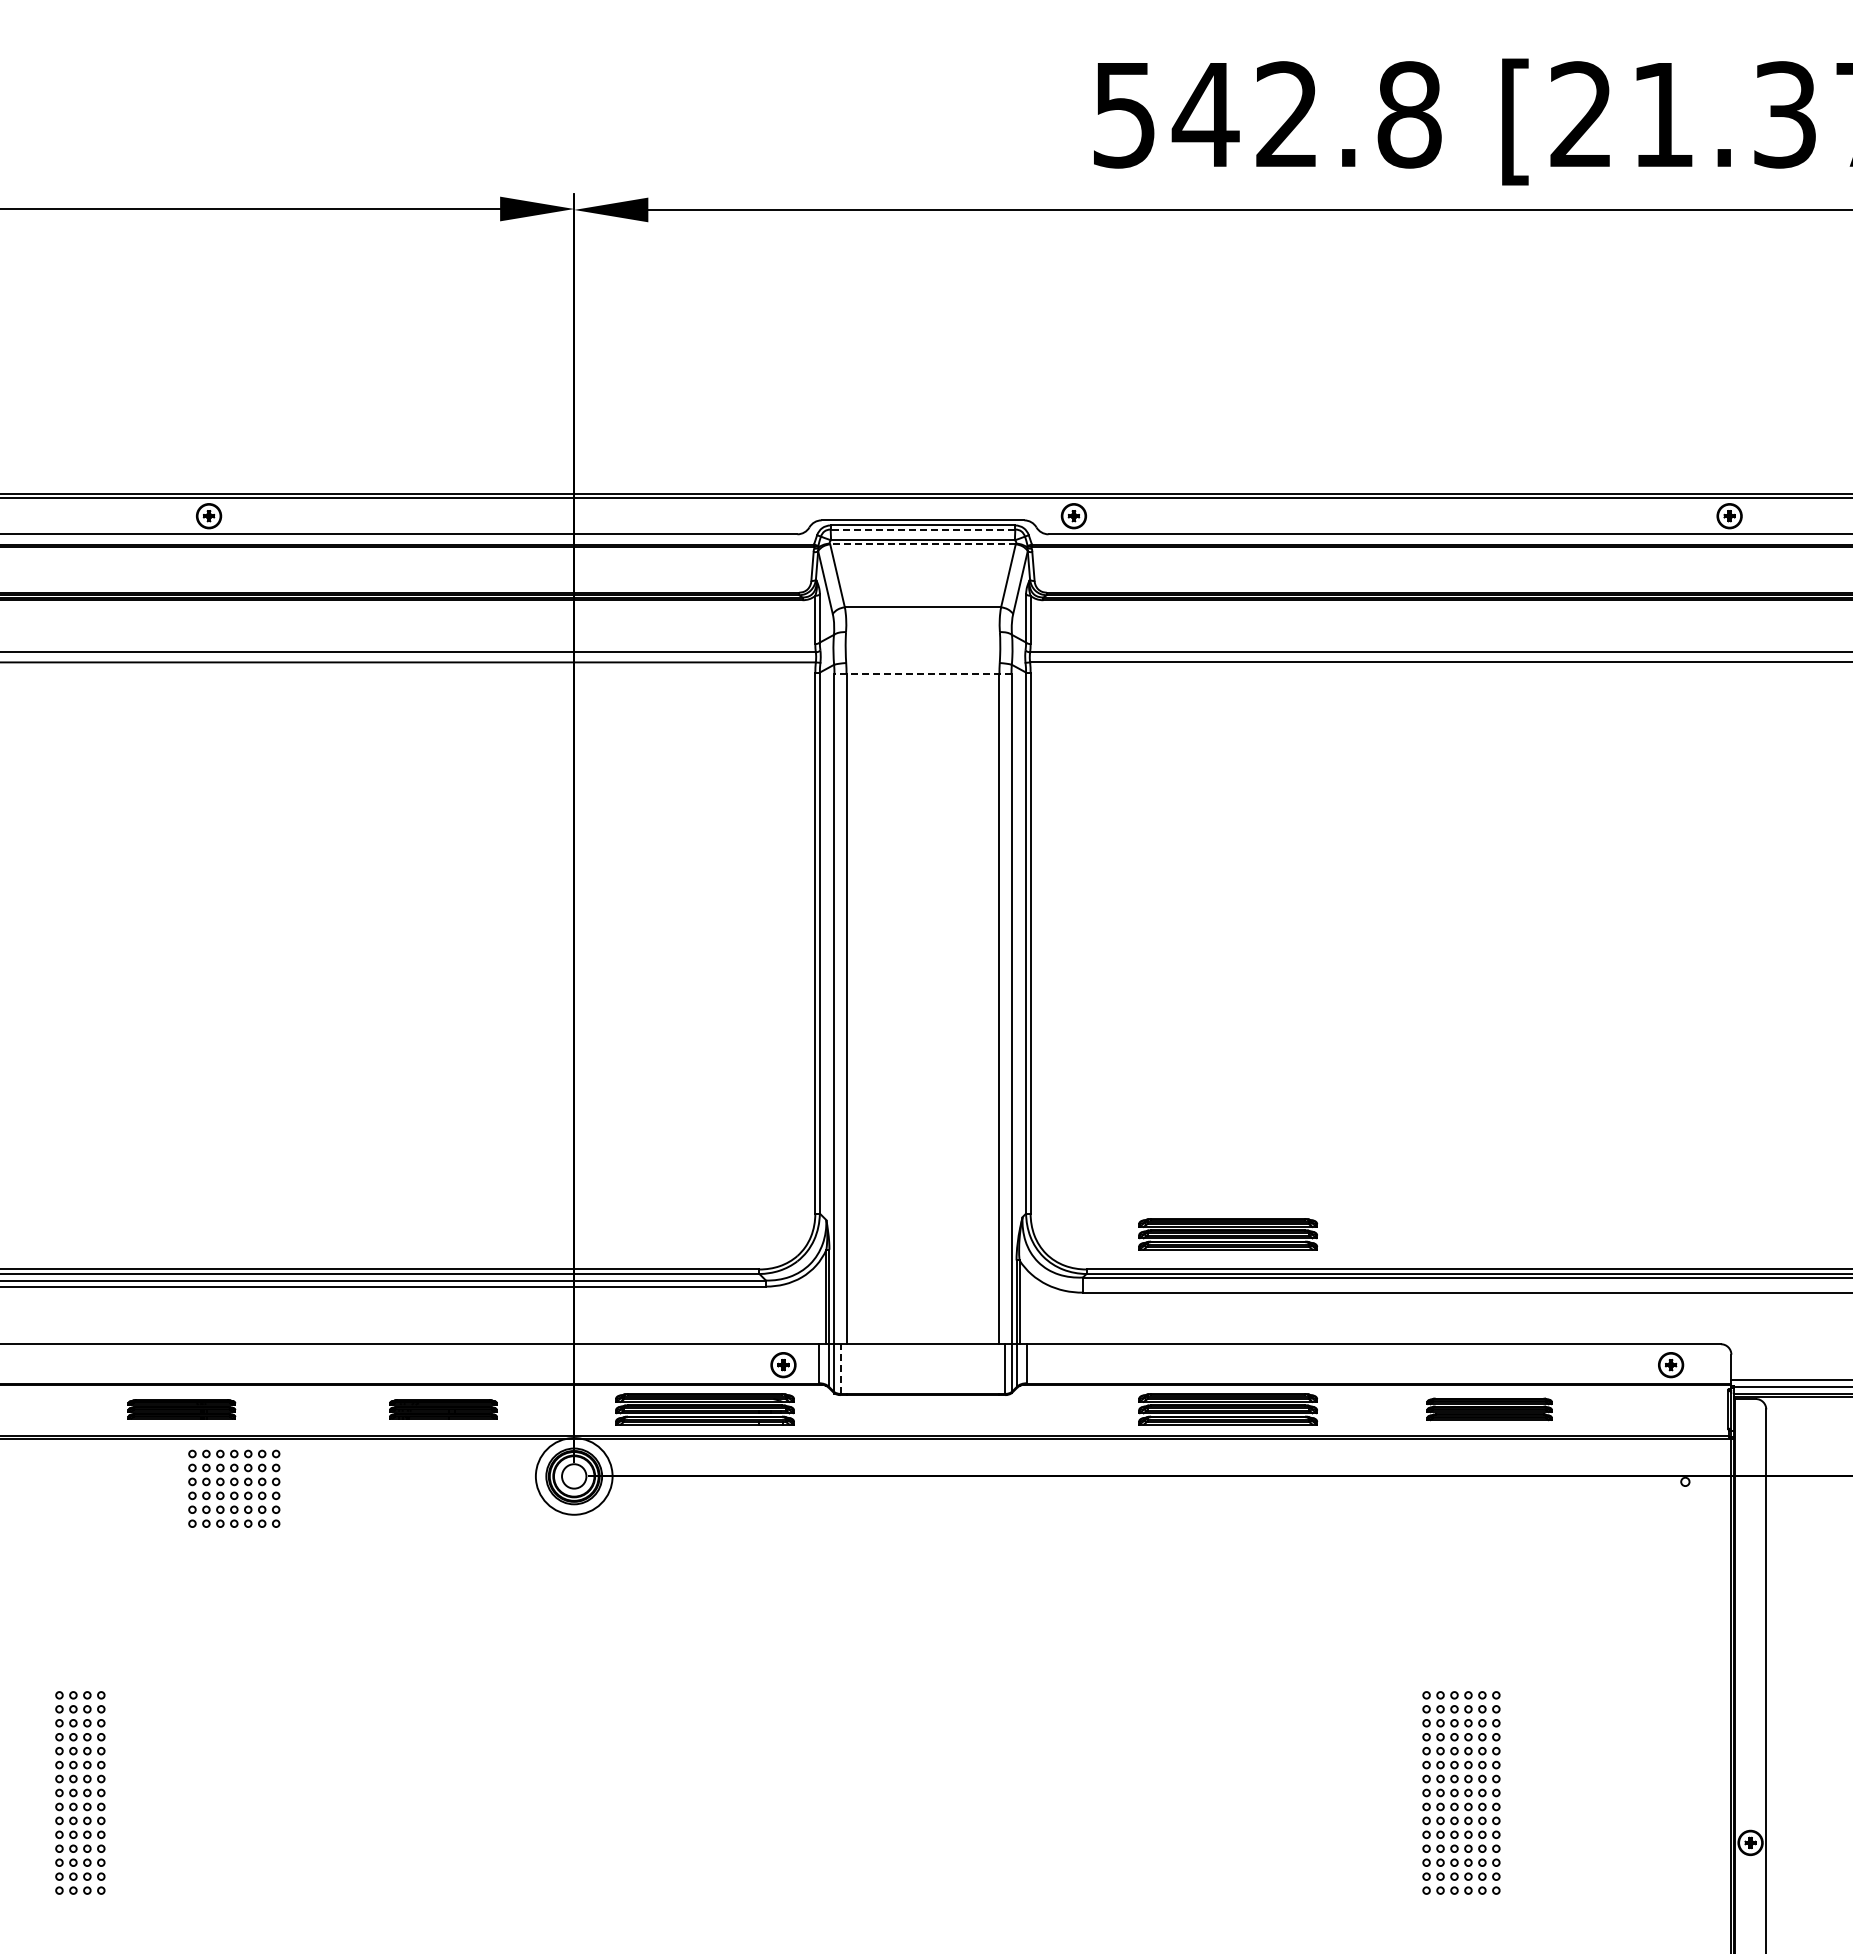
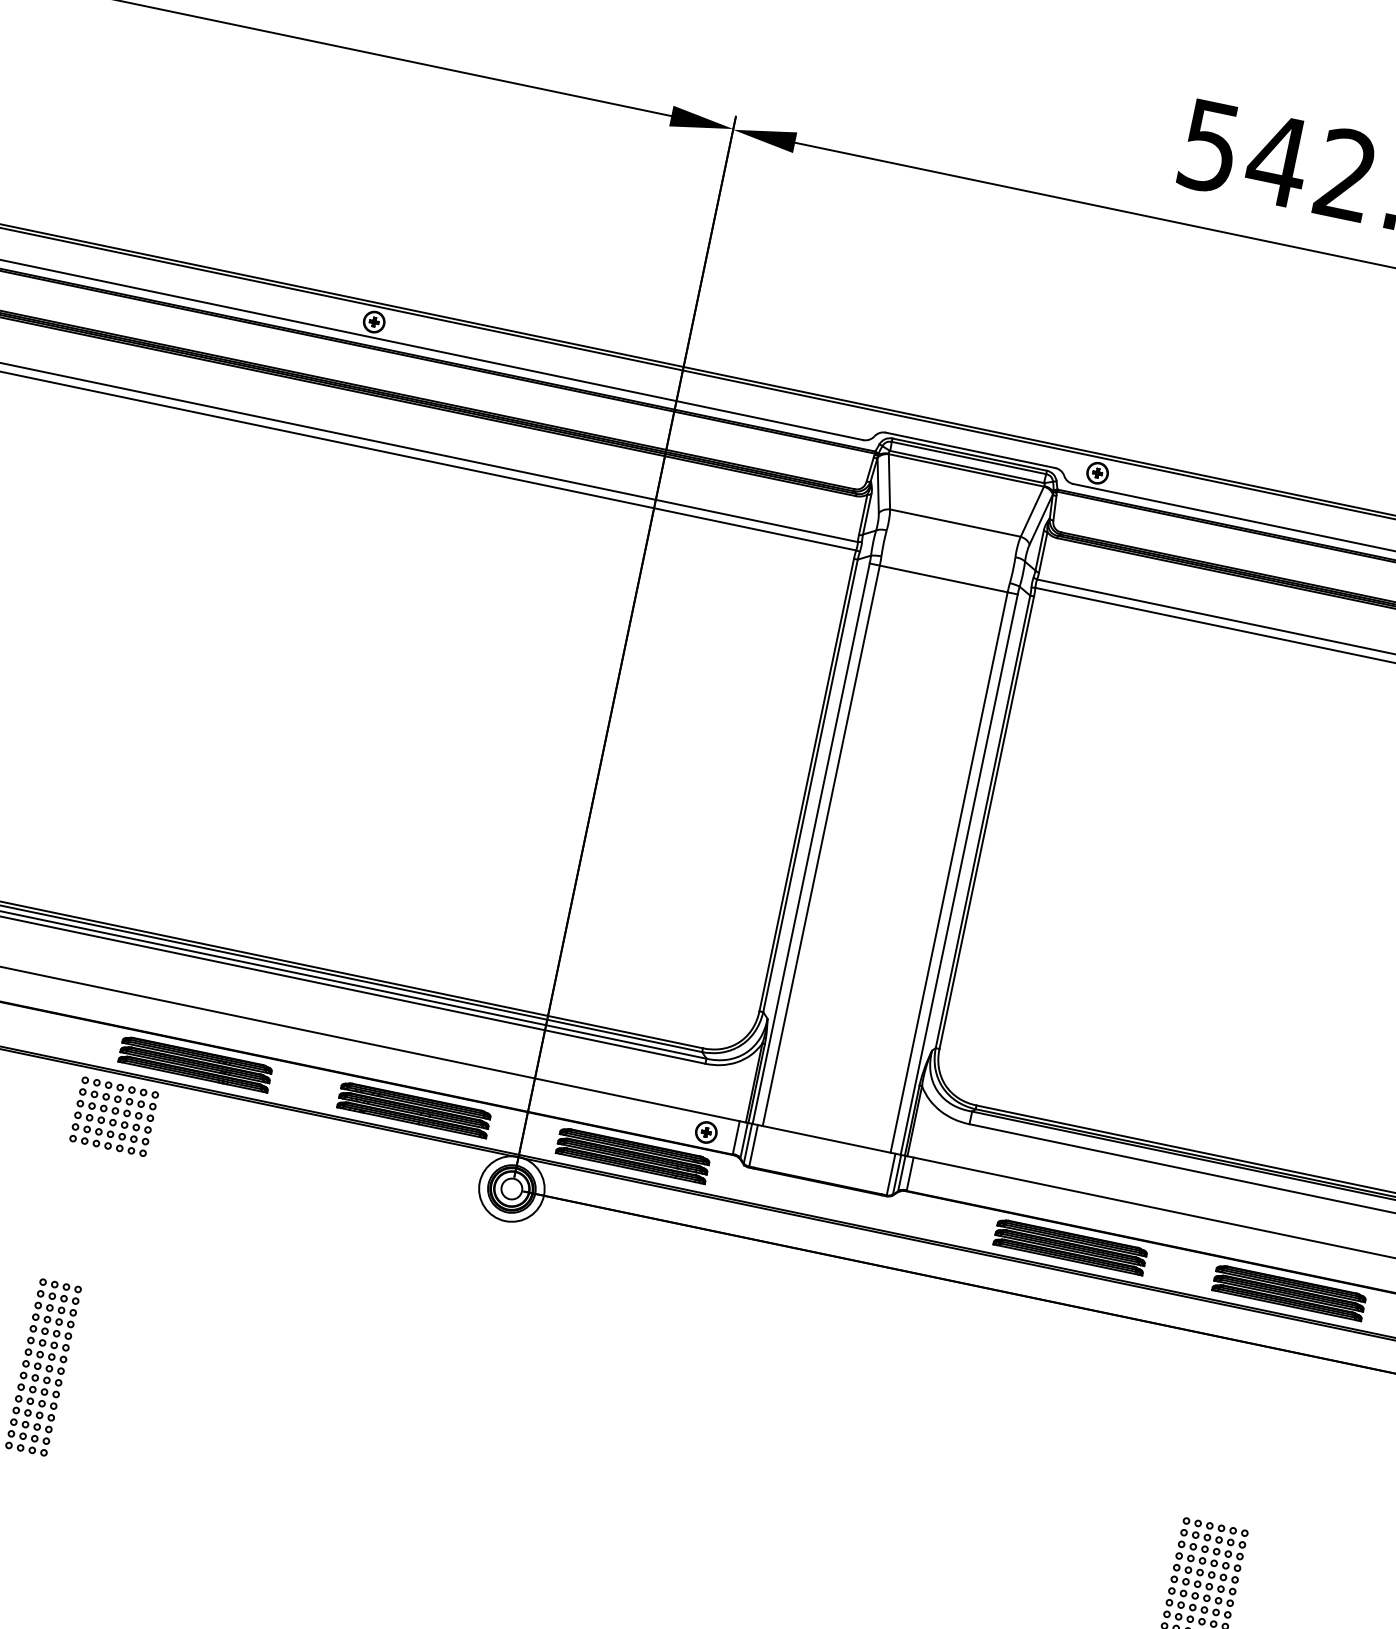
line: (922, 529) -> (968, 457), dashed -> solid
line: (922, 544) -> (965, 470), dashed -> solid
line: (922, 674) -> (943, 579), dashed -> solid
part: (1228, 1234) -> (1101, 1101), removed
line: (840, 1369) -> (753, 1146), dashed -> solid
part: (181, 1409) -> (195, 1064), size x1.67
part: (443, 1409) -> (414, 1110), size x1.67
part: (1489, 1409) -> (1289, 1292), size x1.43
part: (234, 1488) -> (114, 1116), moved

